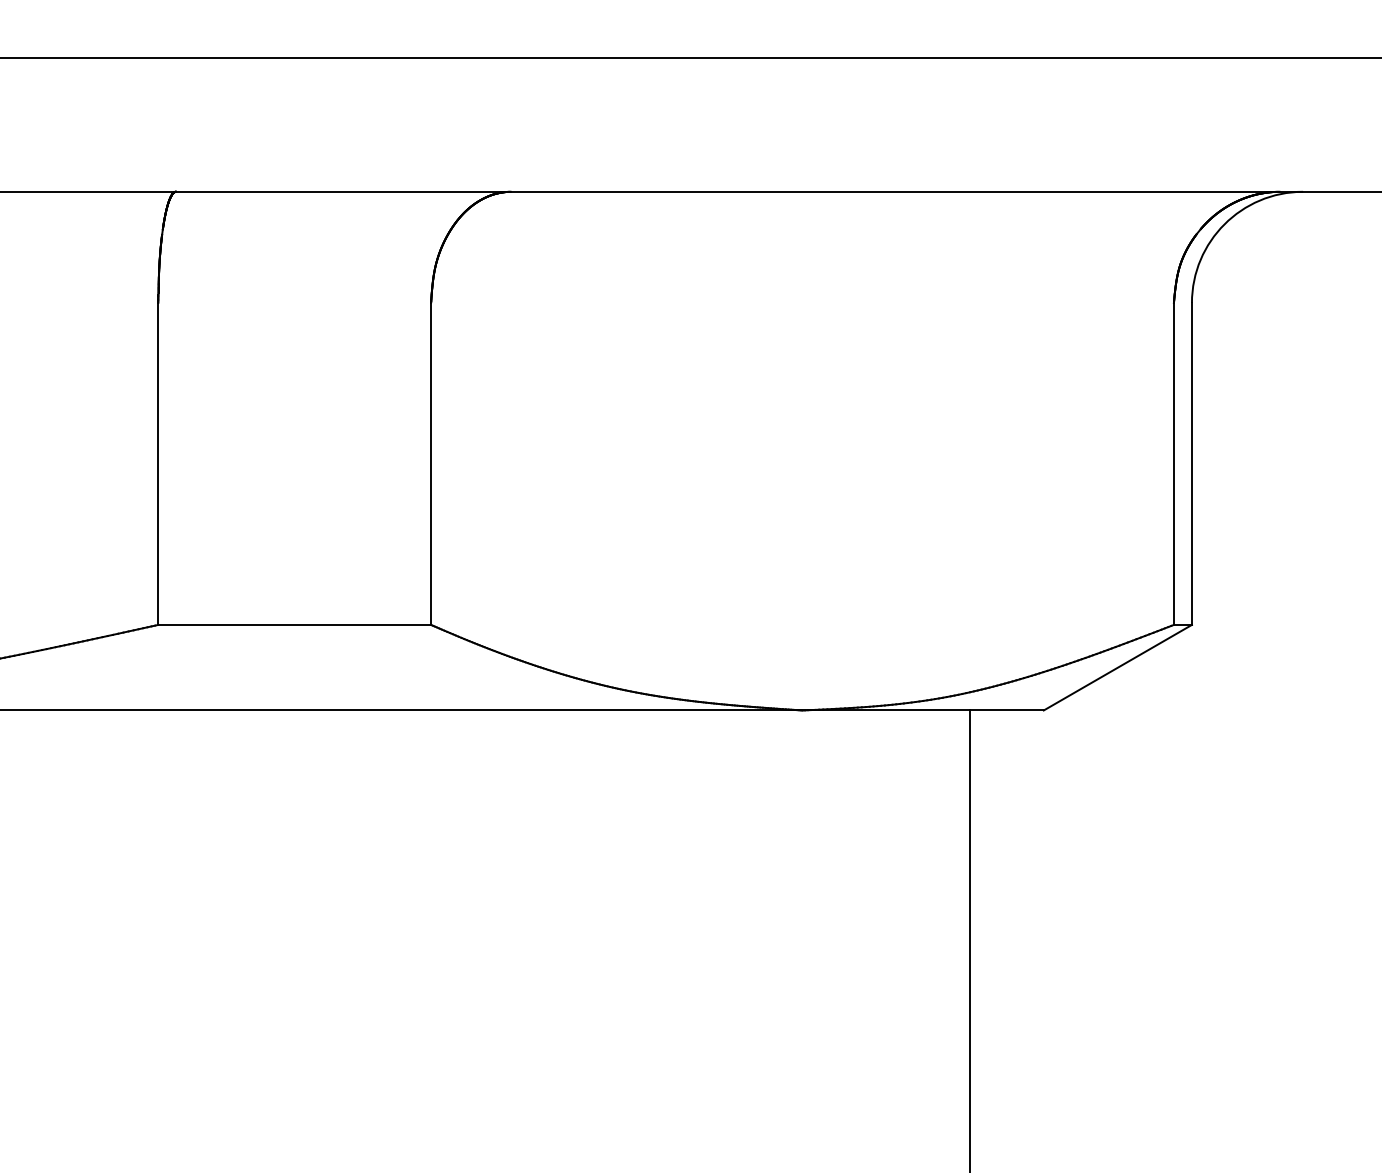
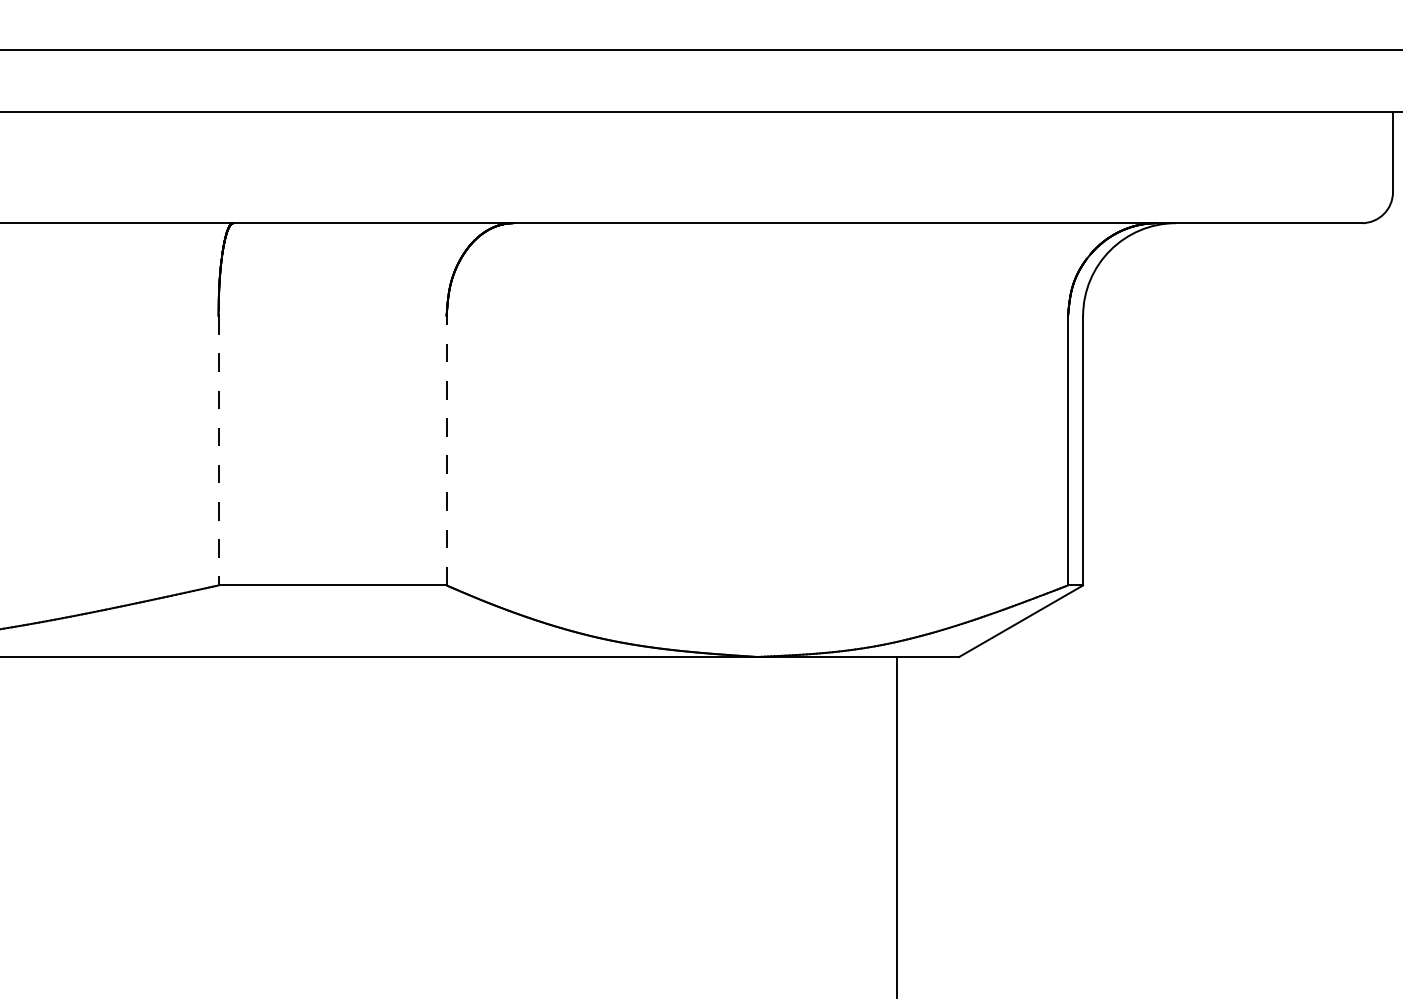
line: (158, 463) -> (218, 450), solid -> dashed
line: (430, 463) -> (446, 450), solid -> dashed

